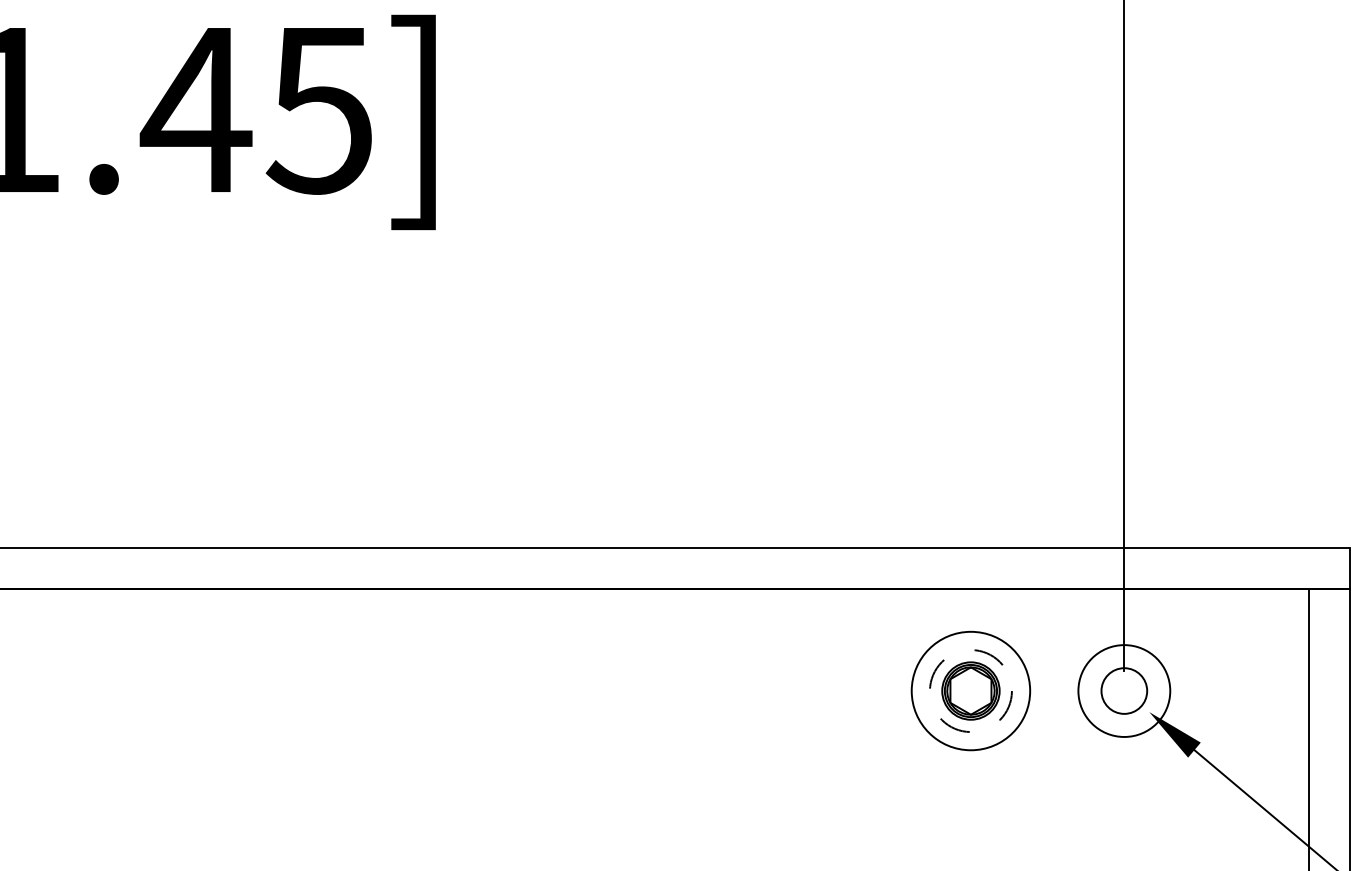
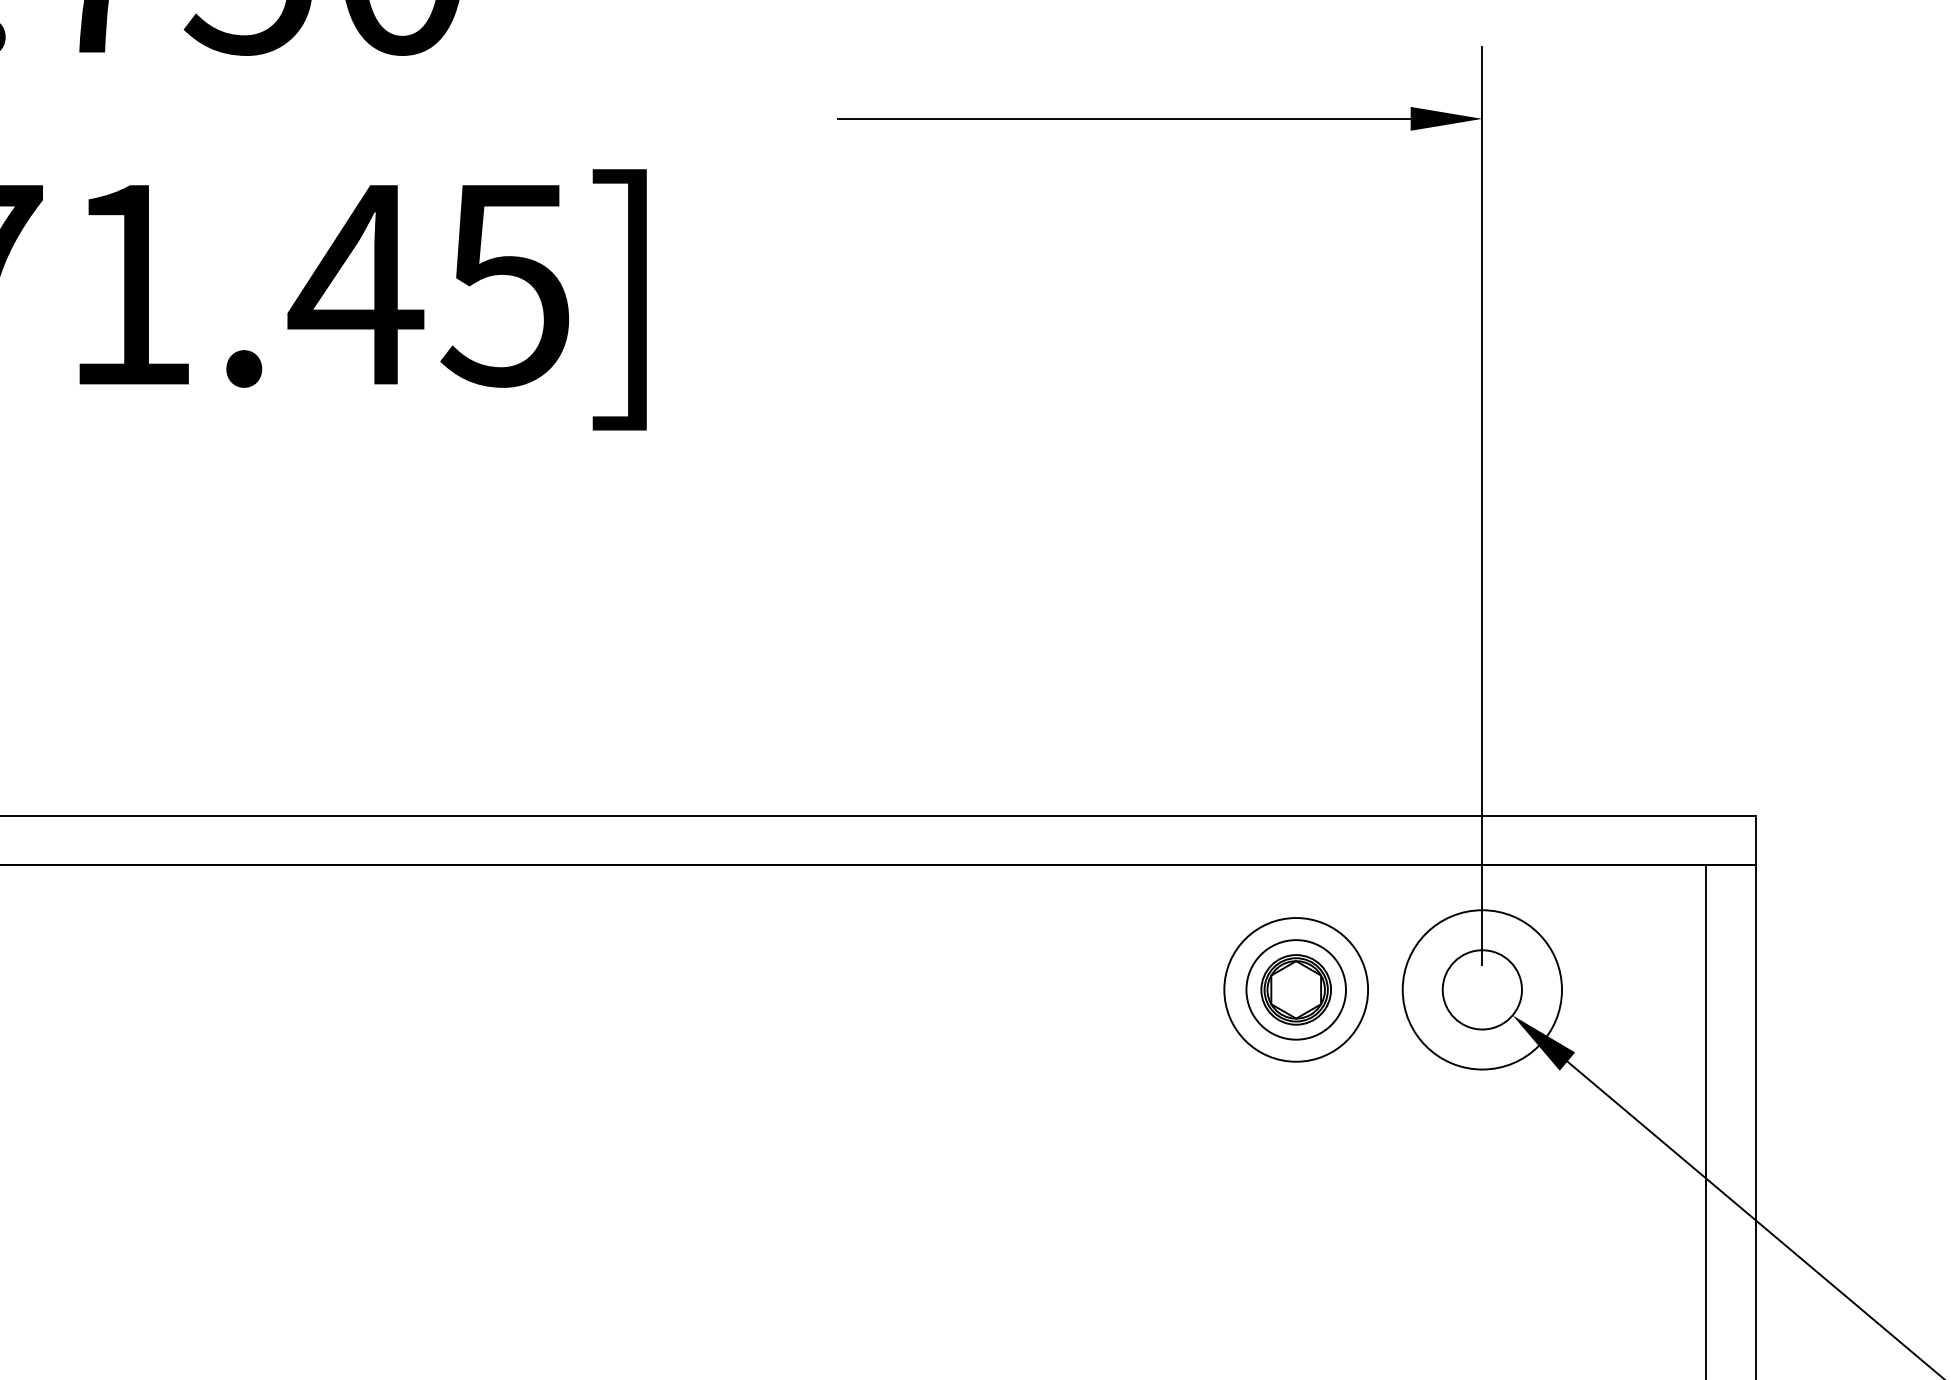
circle: (970, 690) -> (1295, 989), dashed -> solid
circle: (1123, 690) -> (1481, 989), size x1.43
circle: (1124, 690) -> (1482, 989), size x1.43

